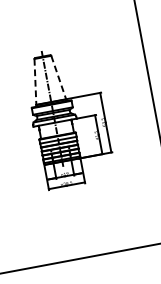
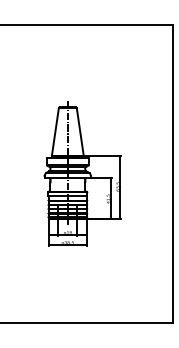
line: (59, 78) -> (80, 132), dashed -> solid
line: (35, 82) -> (55, 132), dashed -> solid

